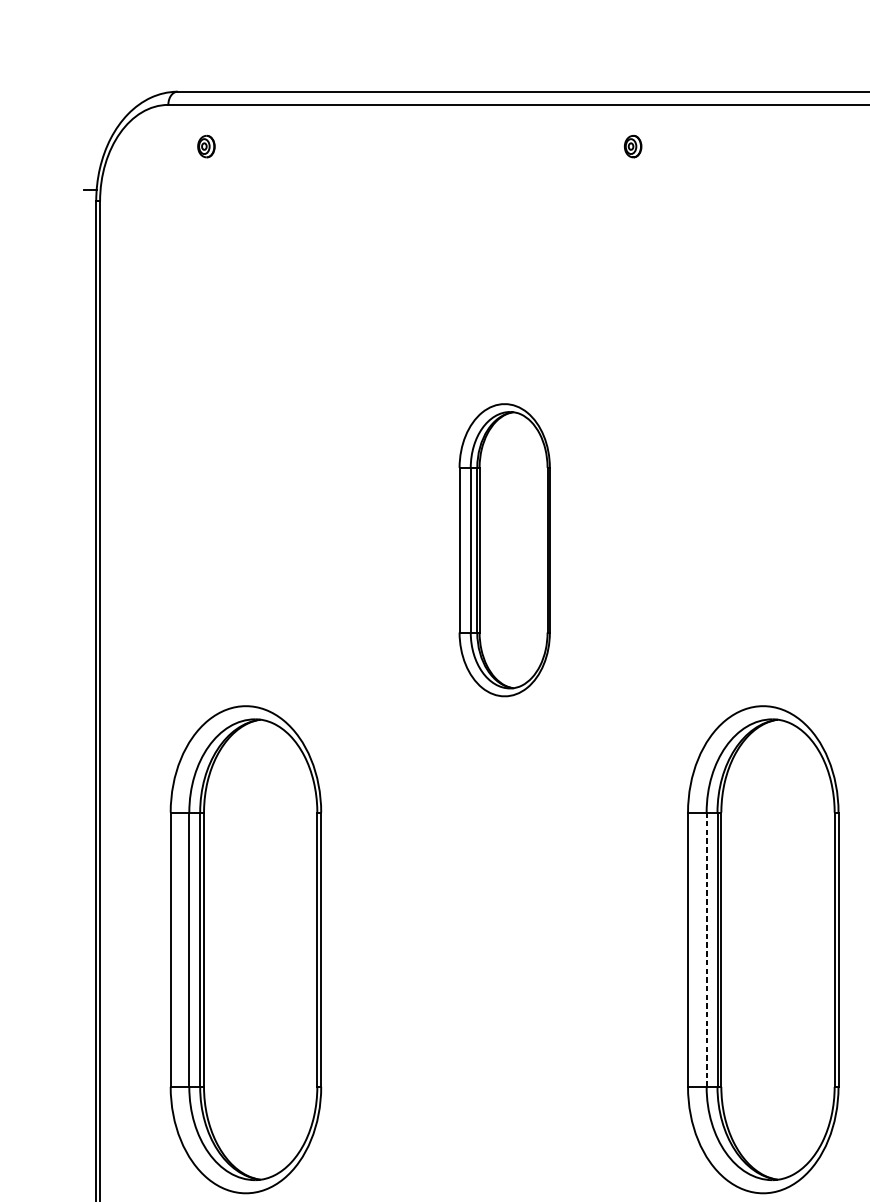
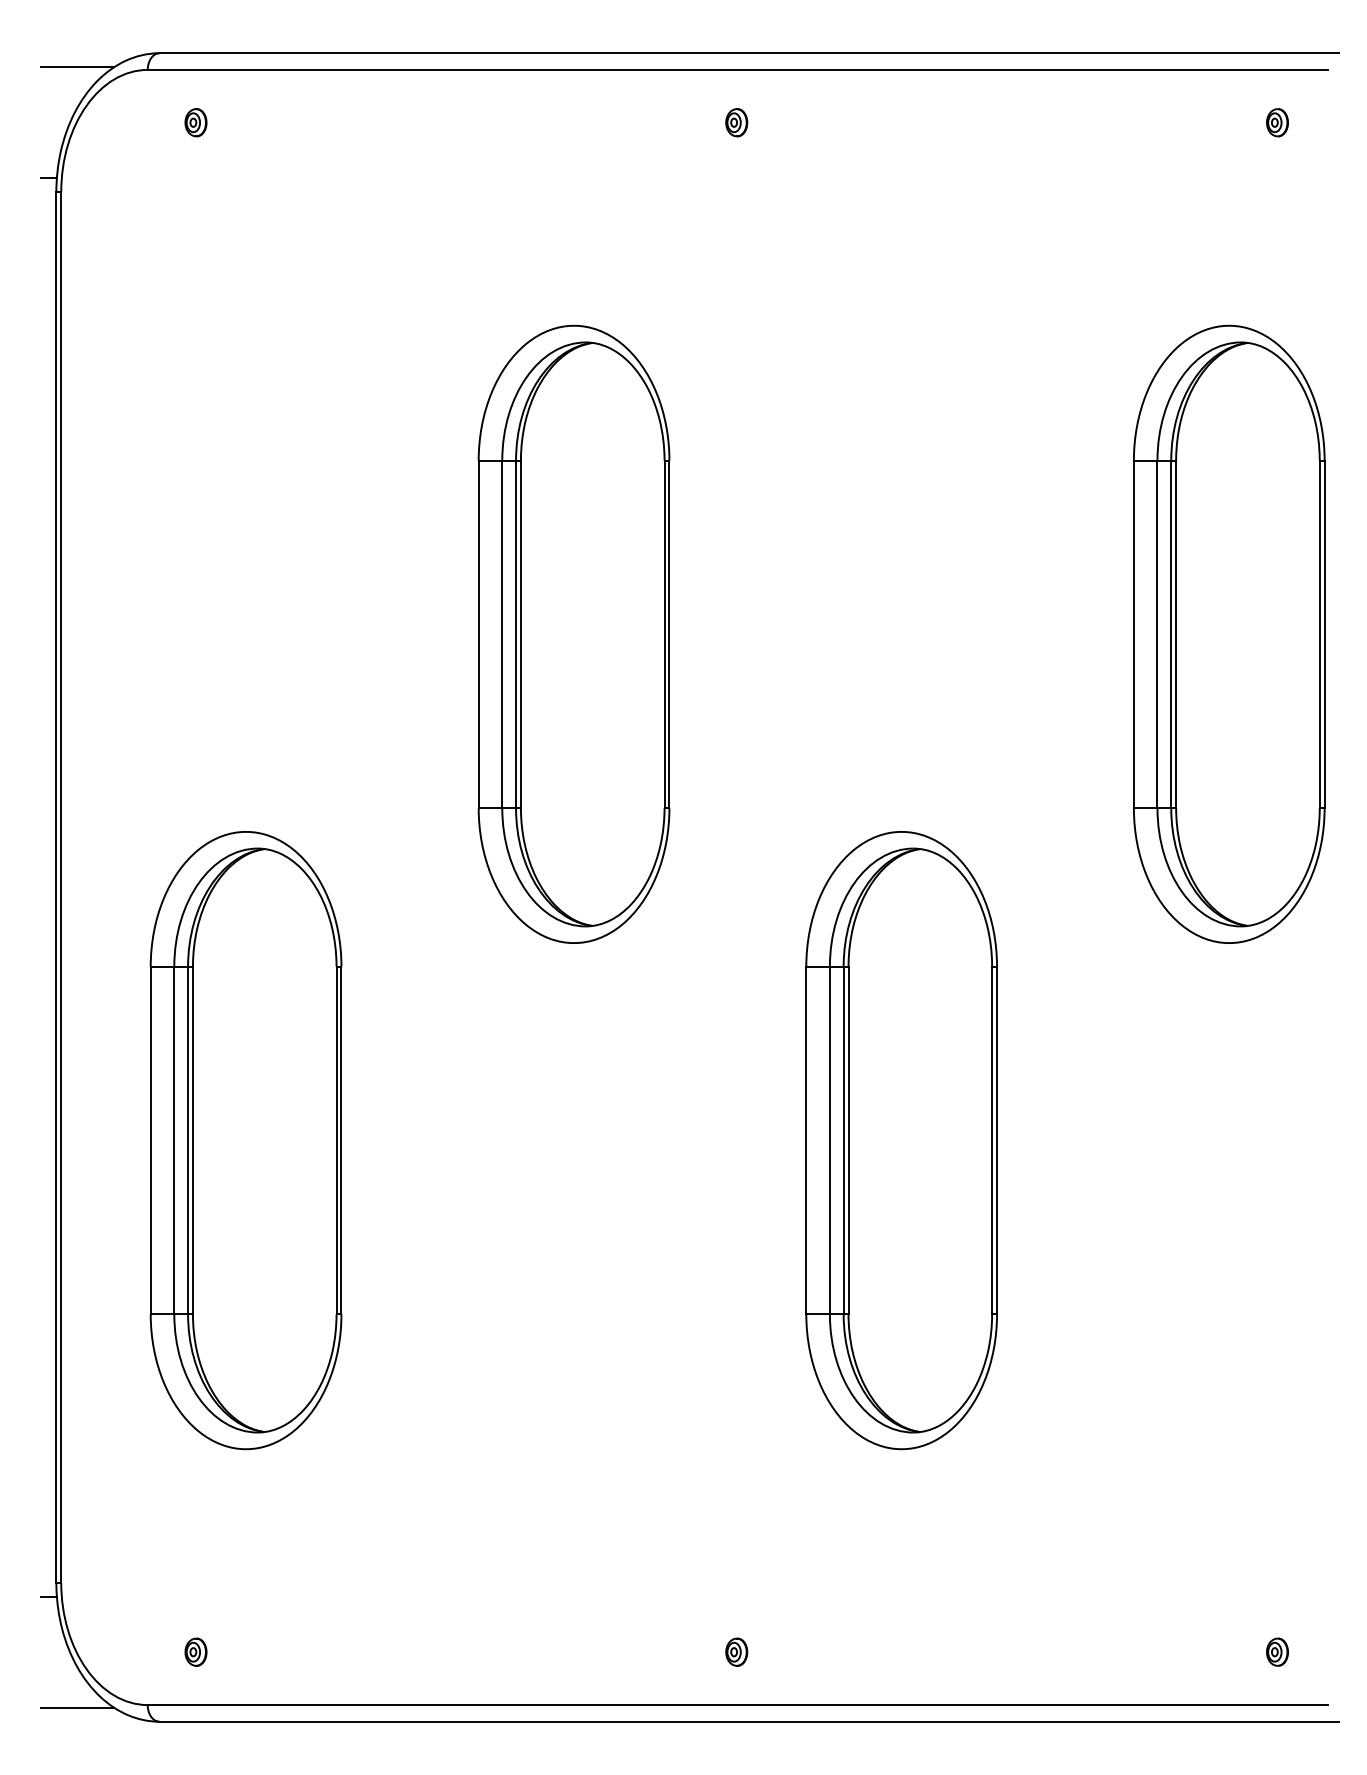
line: (112, 102) -> (77, 67), added
part: (504, 549) -> (573, 633), size x1.67
line: (706, 949) -> (829, 1140), dashed -> solid

